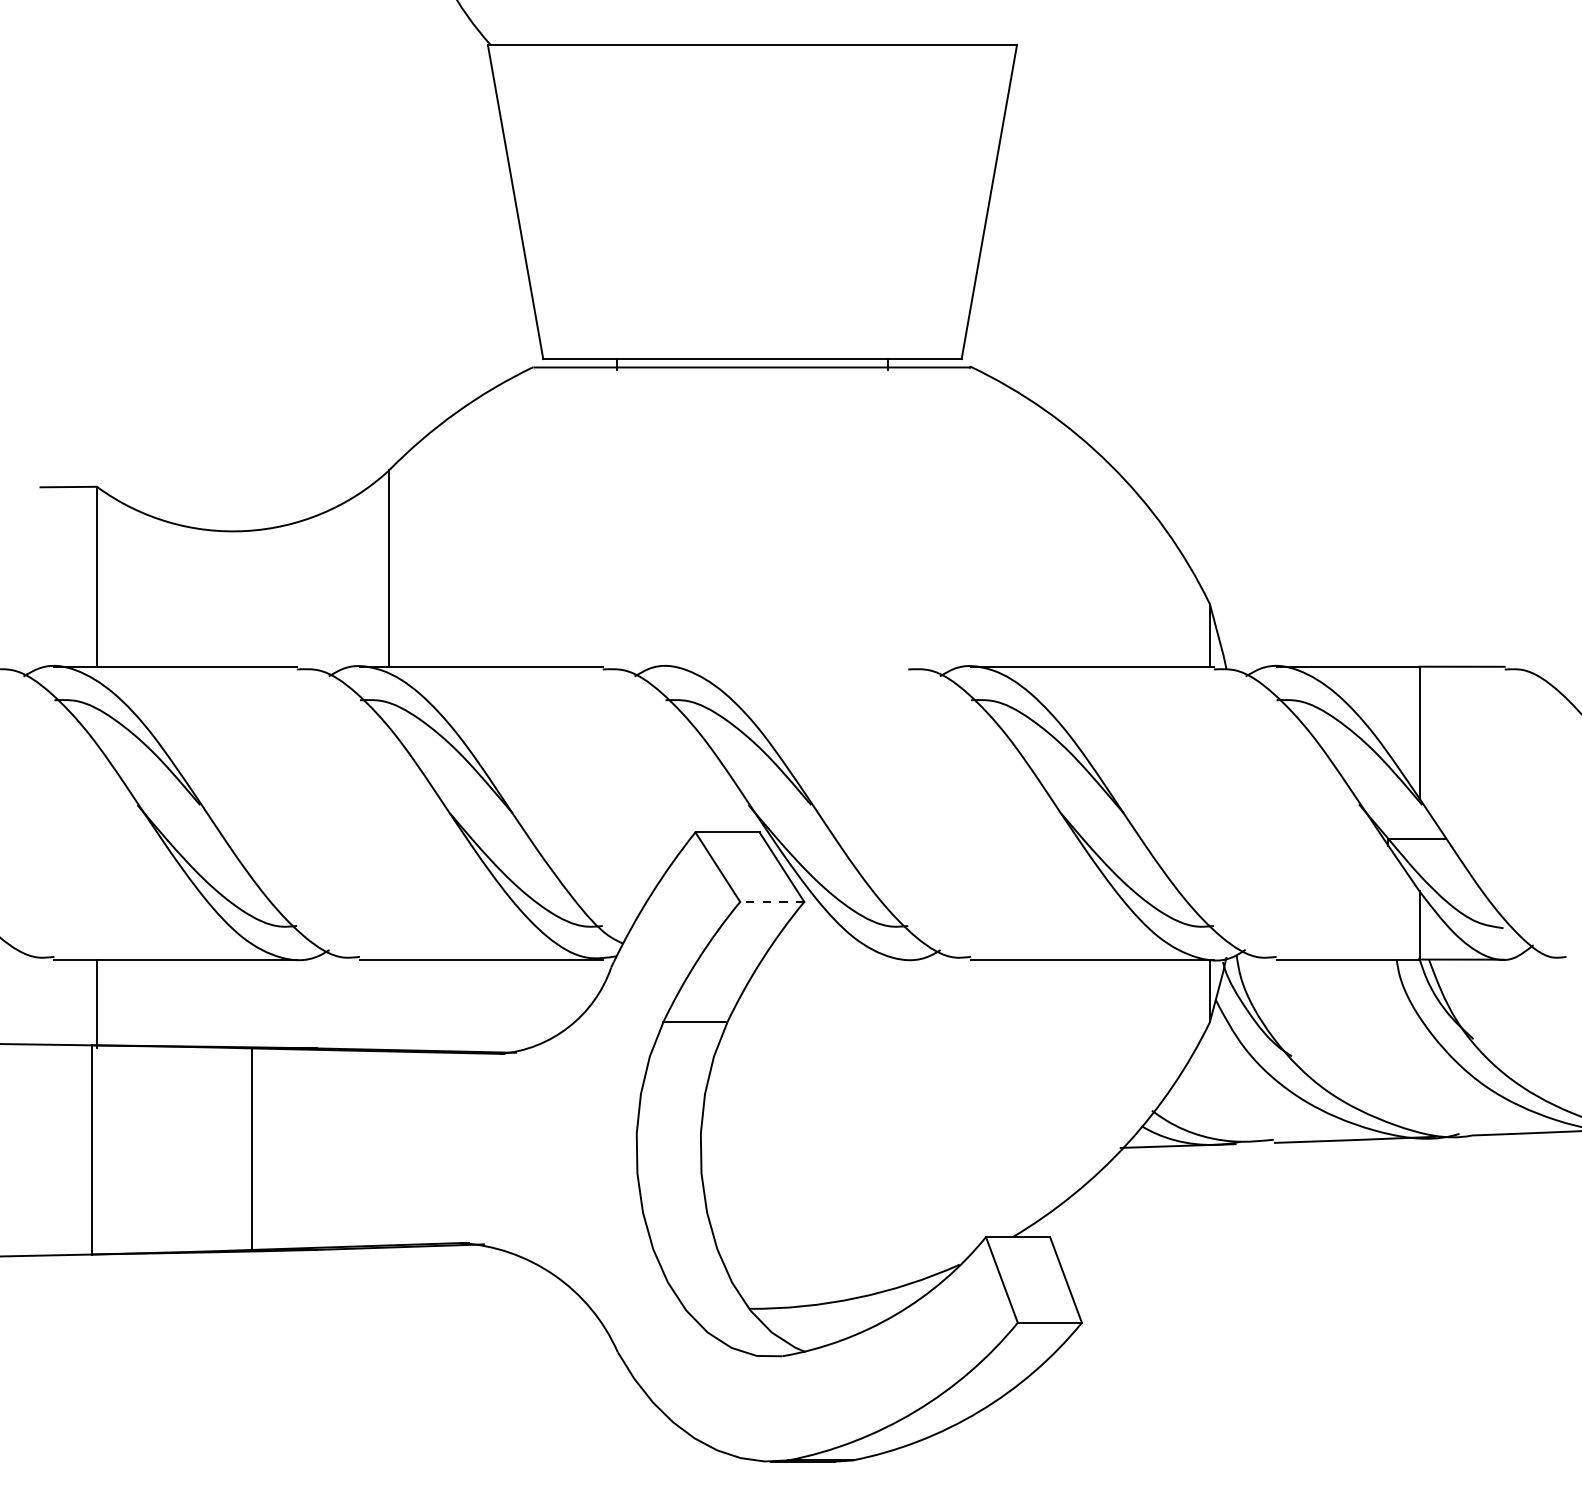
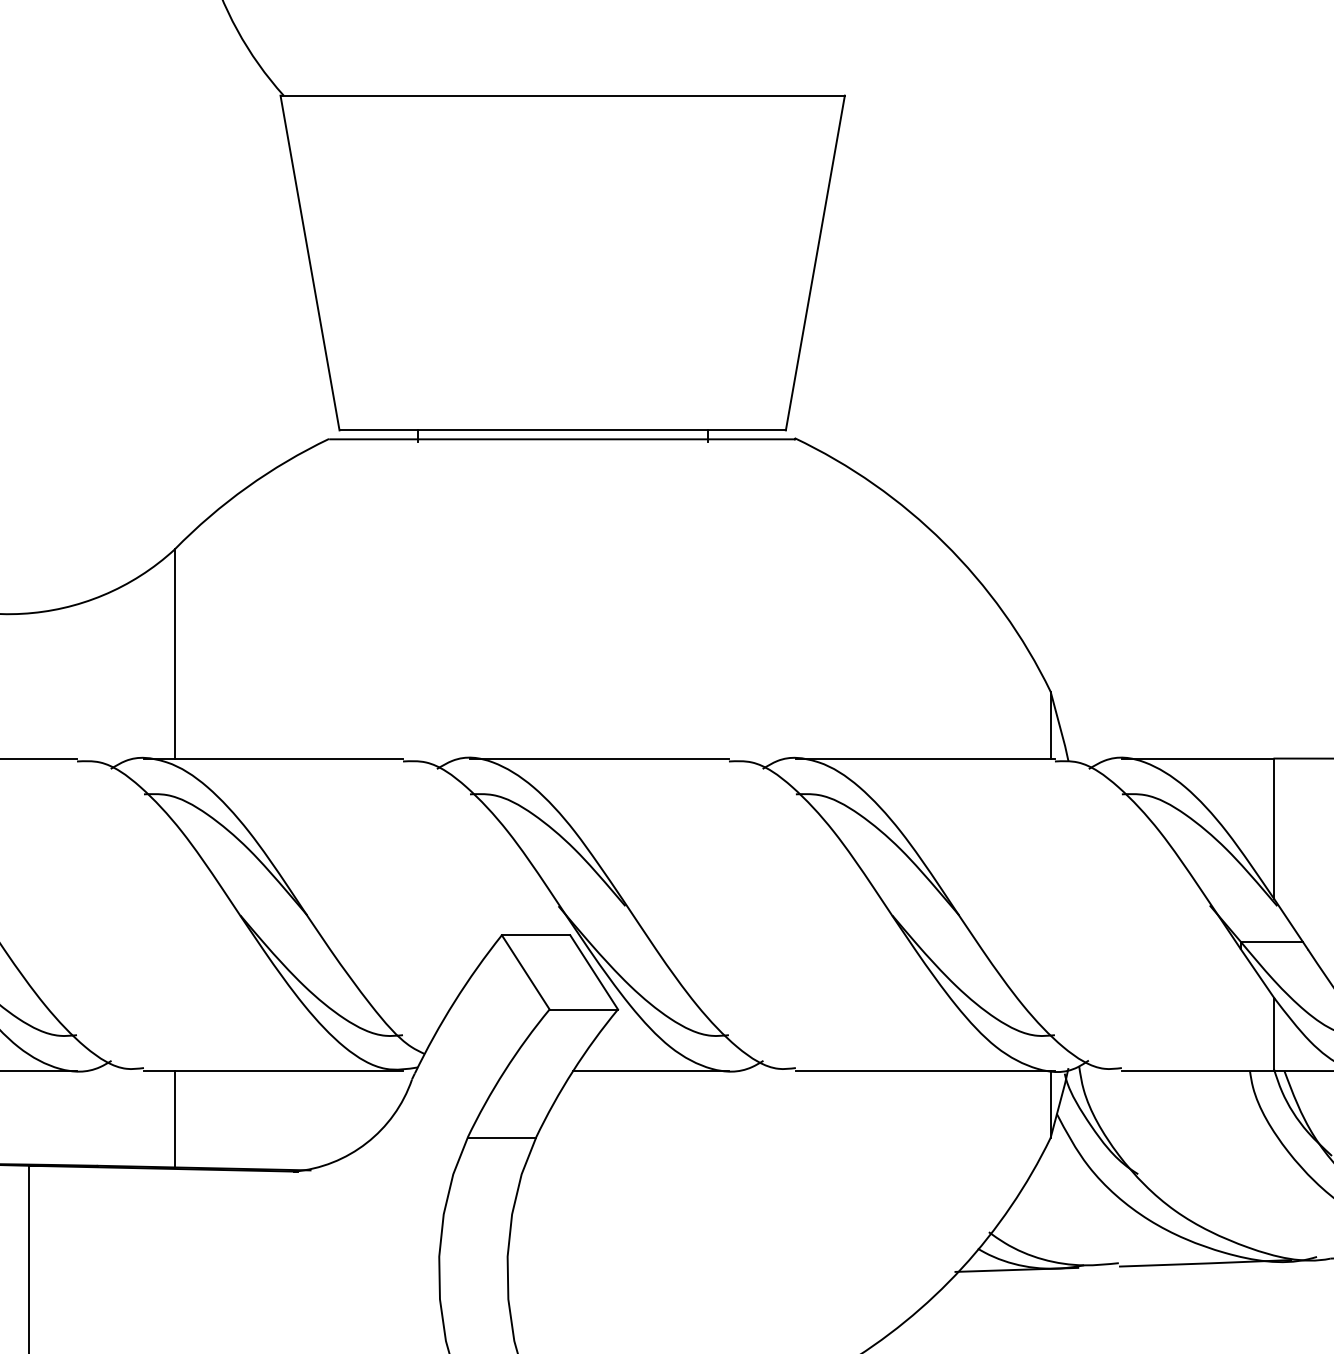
line: (786, 666) -> (599, 758), added
line: (771, 902) -> (583, 1010), dashed -> solid
line: (835, 959) -> (651, 1070), added
line: (388, 1004) -> (174, 1118), added

